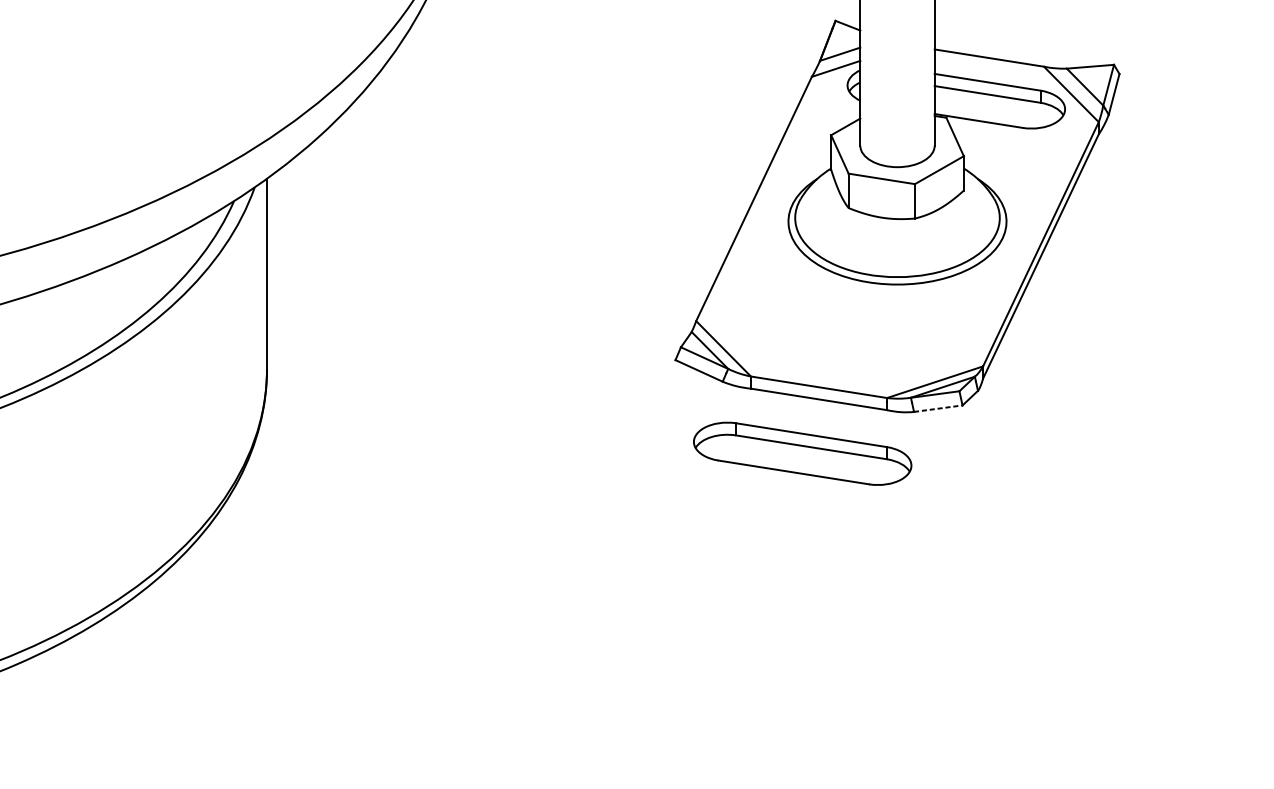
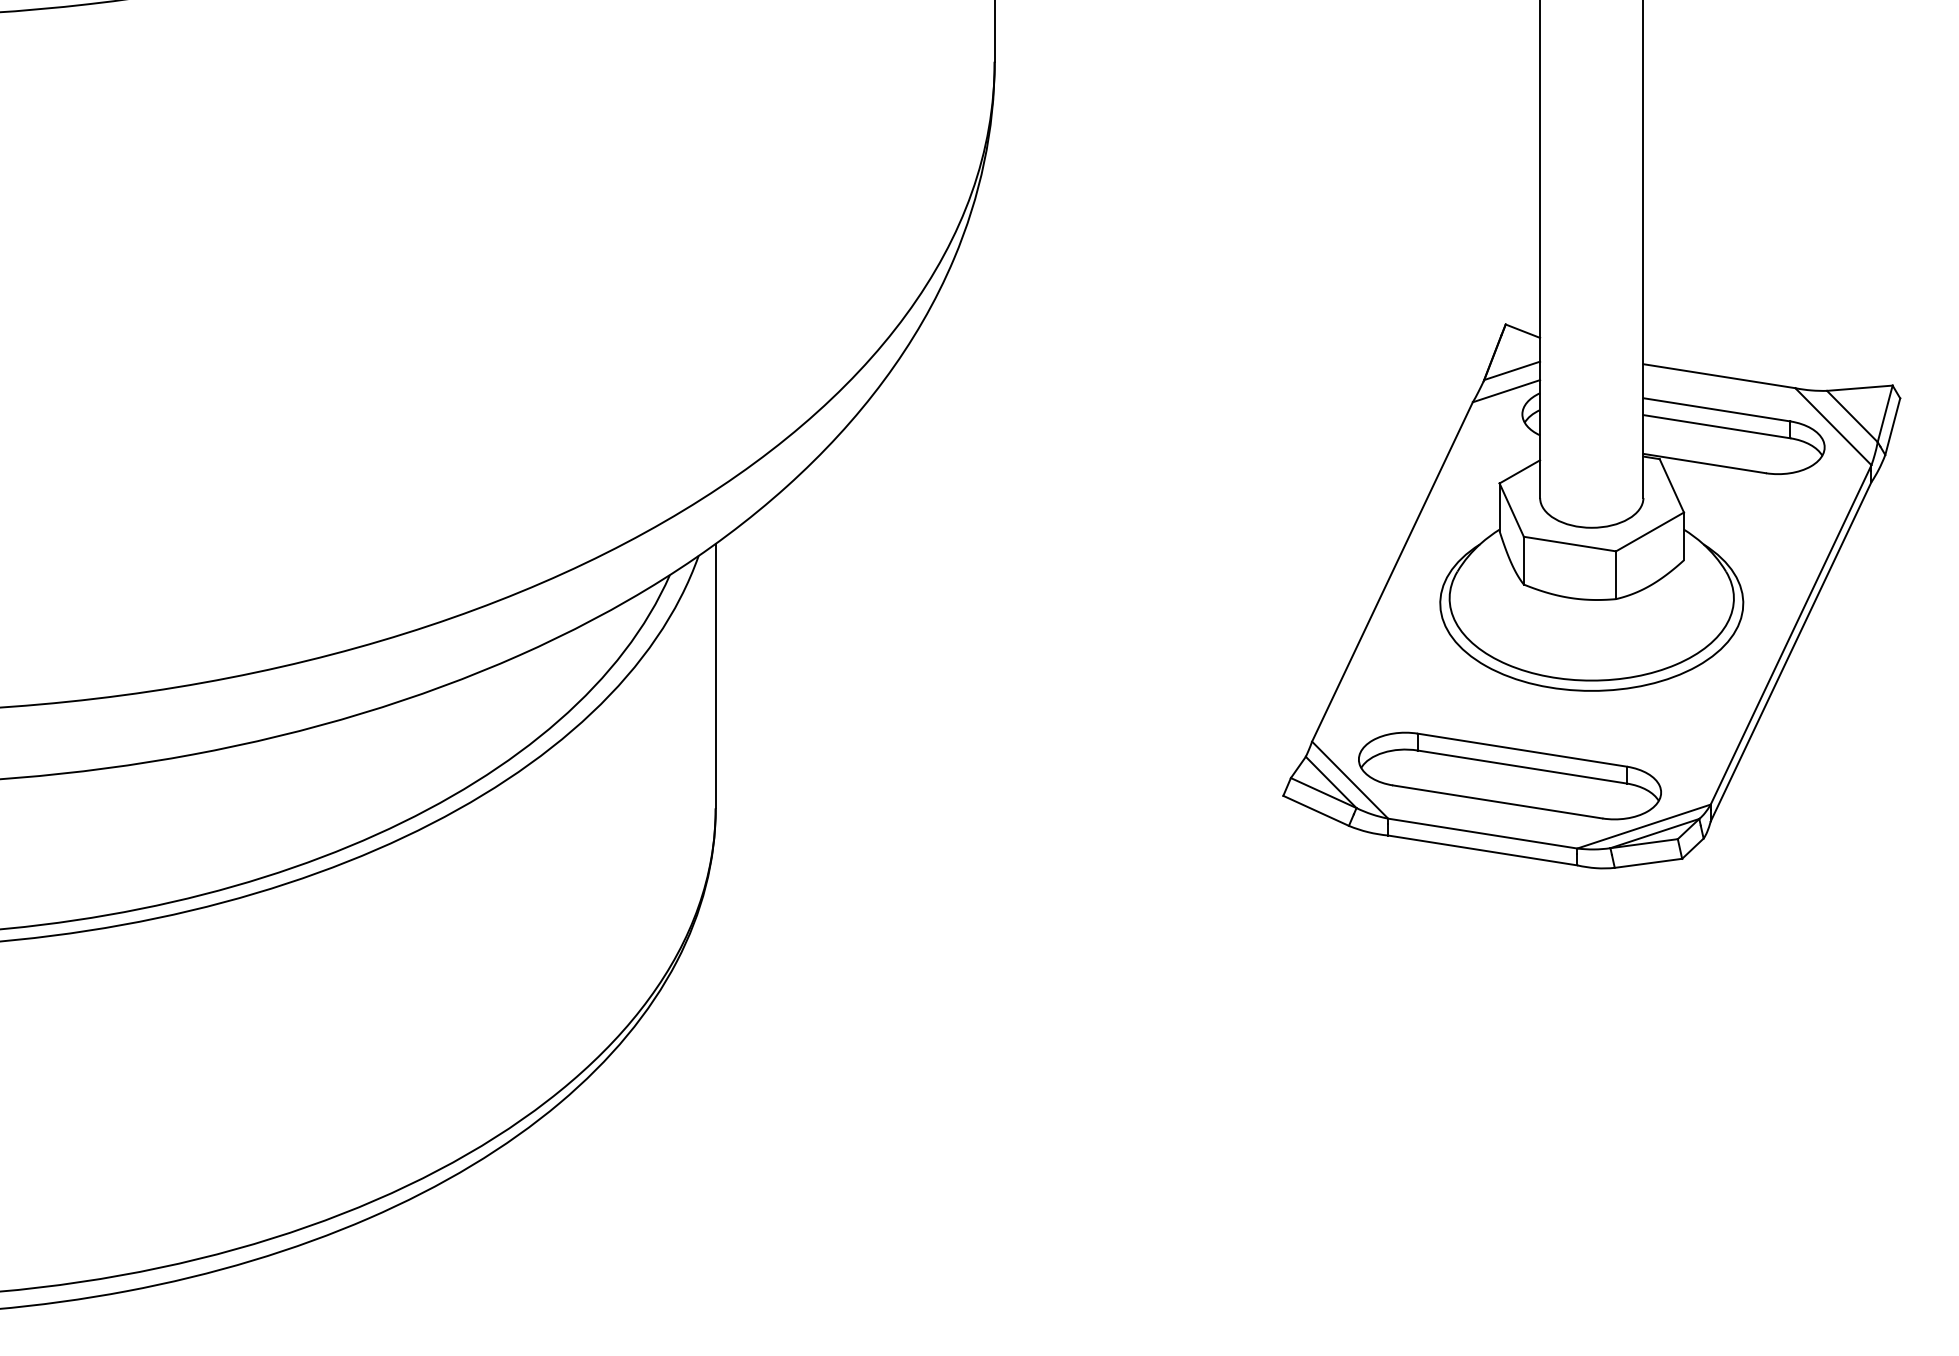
line: (938, 408) -> (1648, 863), dashed -> solid
part: (802, 453) -> (1509, 775), moved

